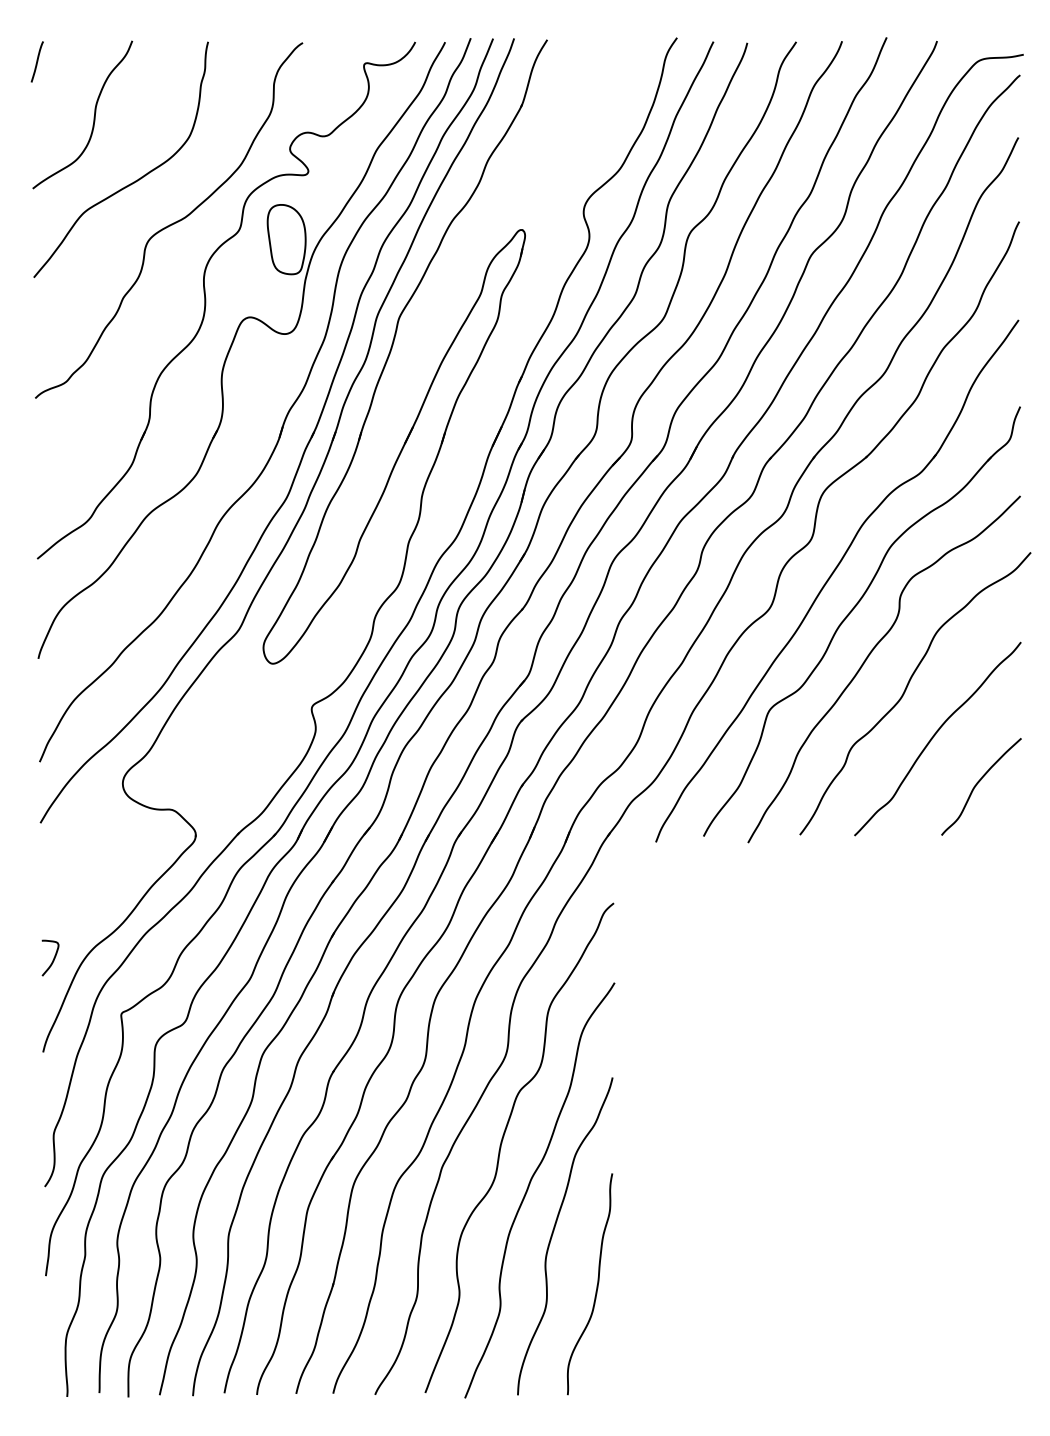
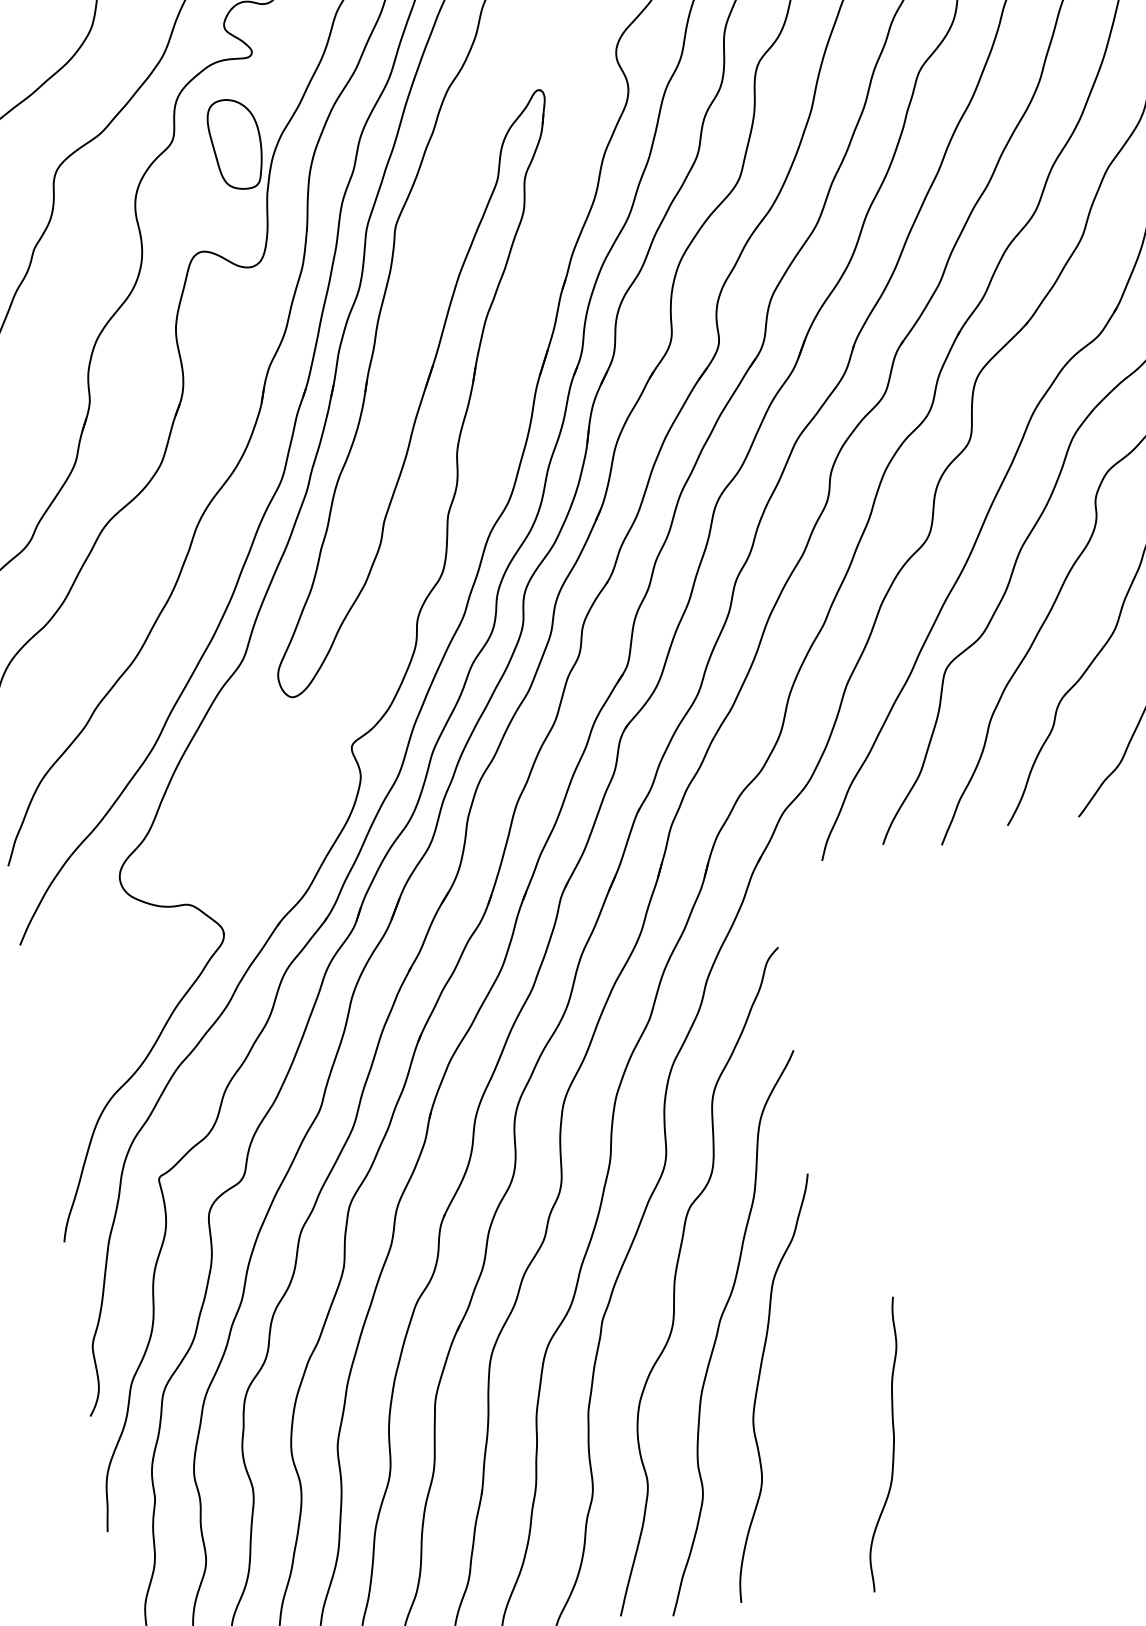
curve: (53, 957) -> (60, 1117), removed
curve: (596, 1285) -> (892, 1444), moved

